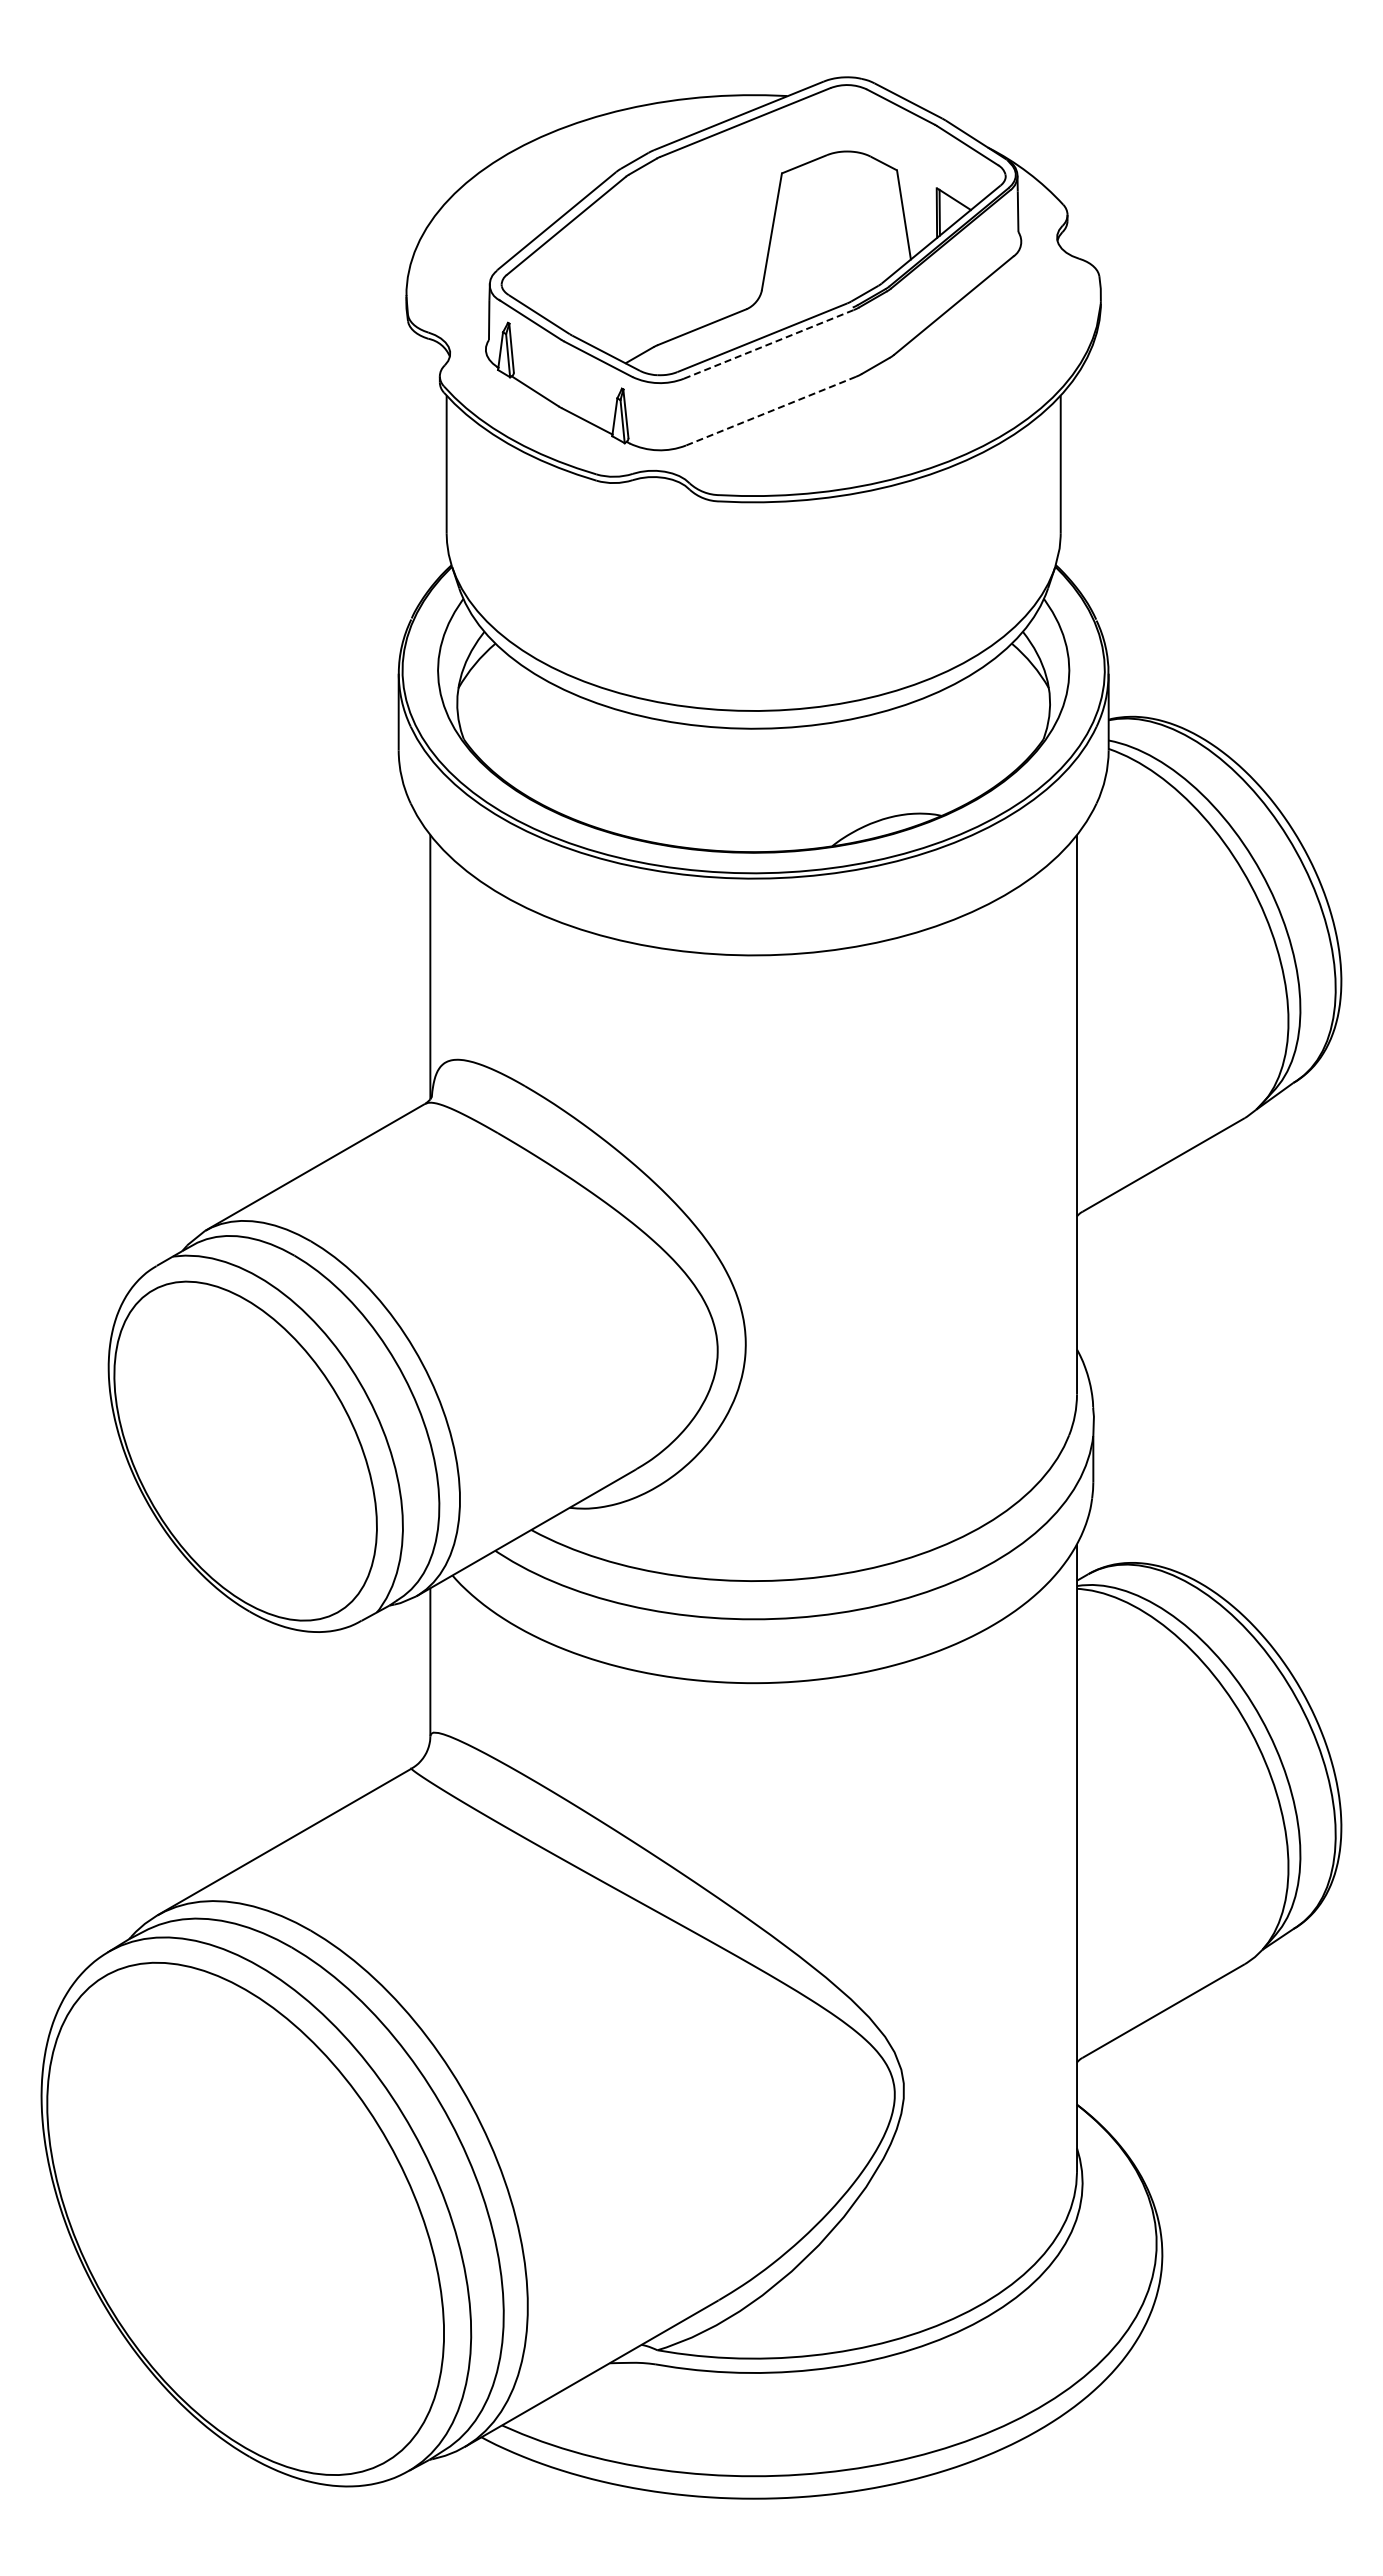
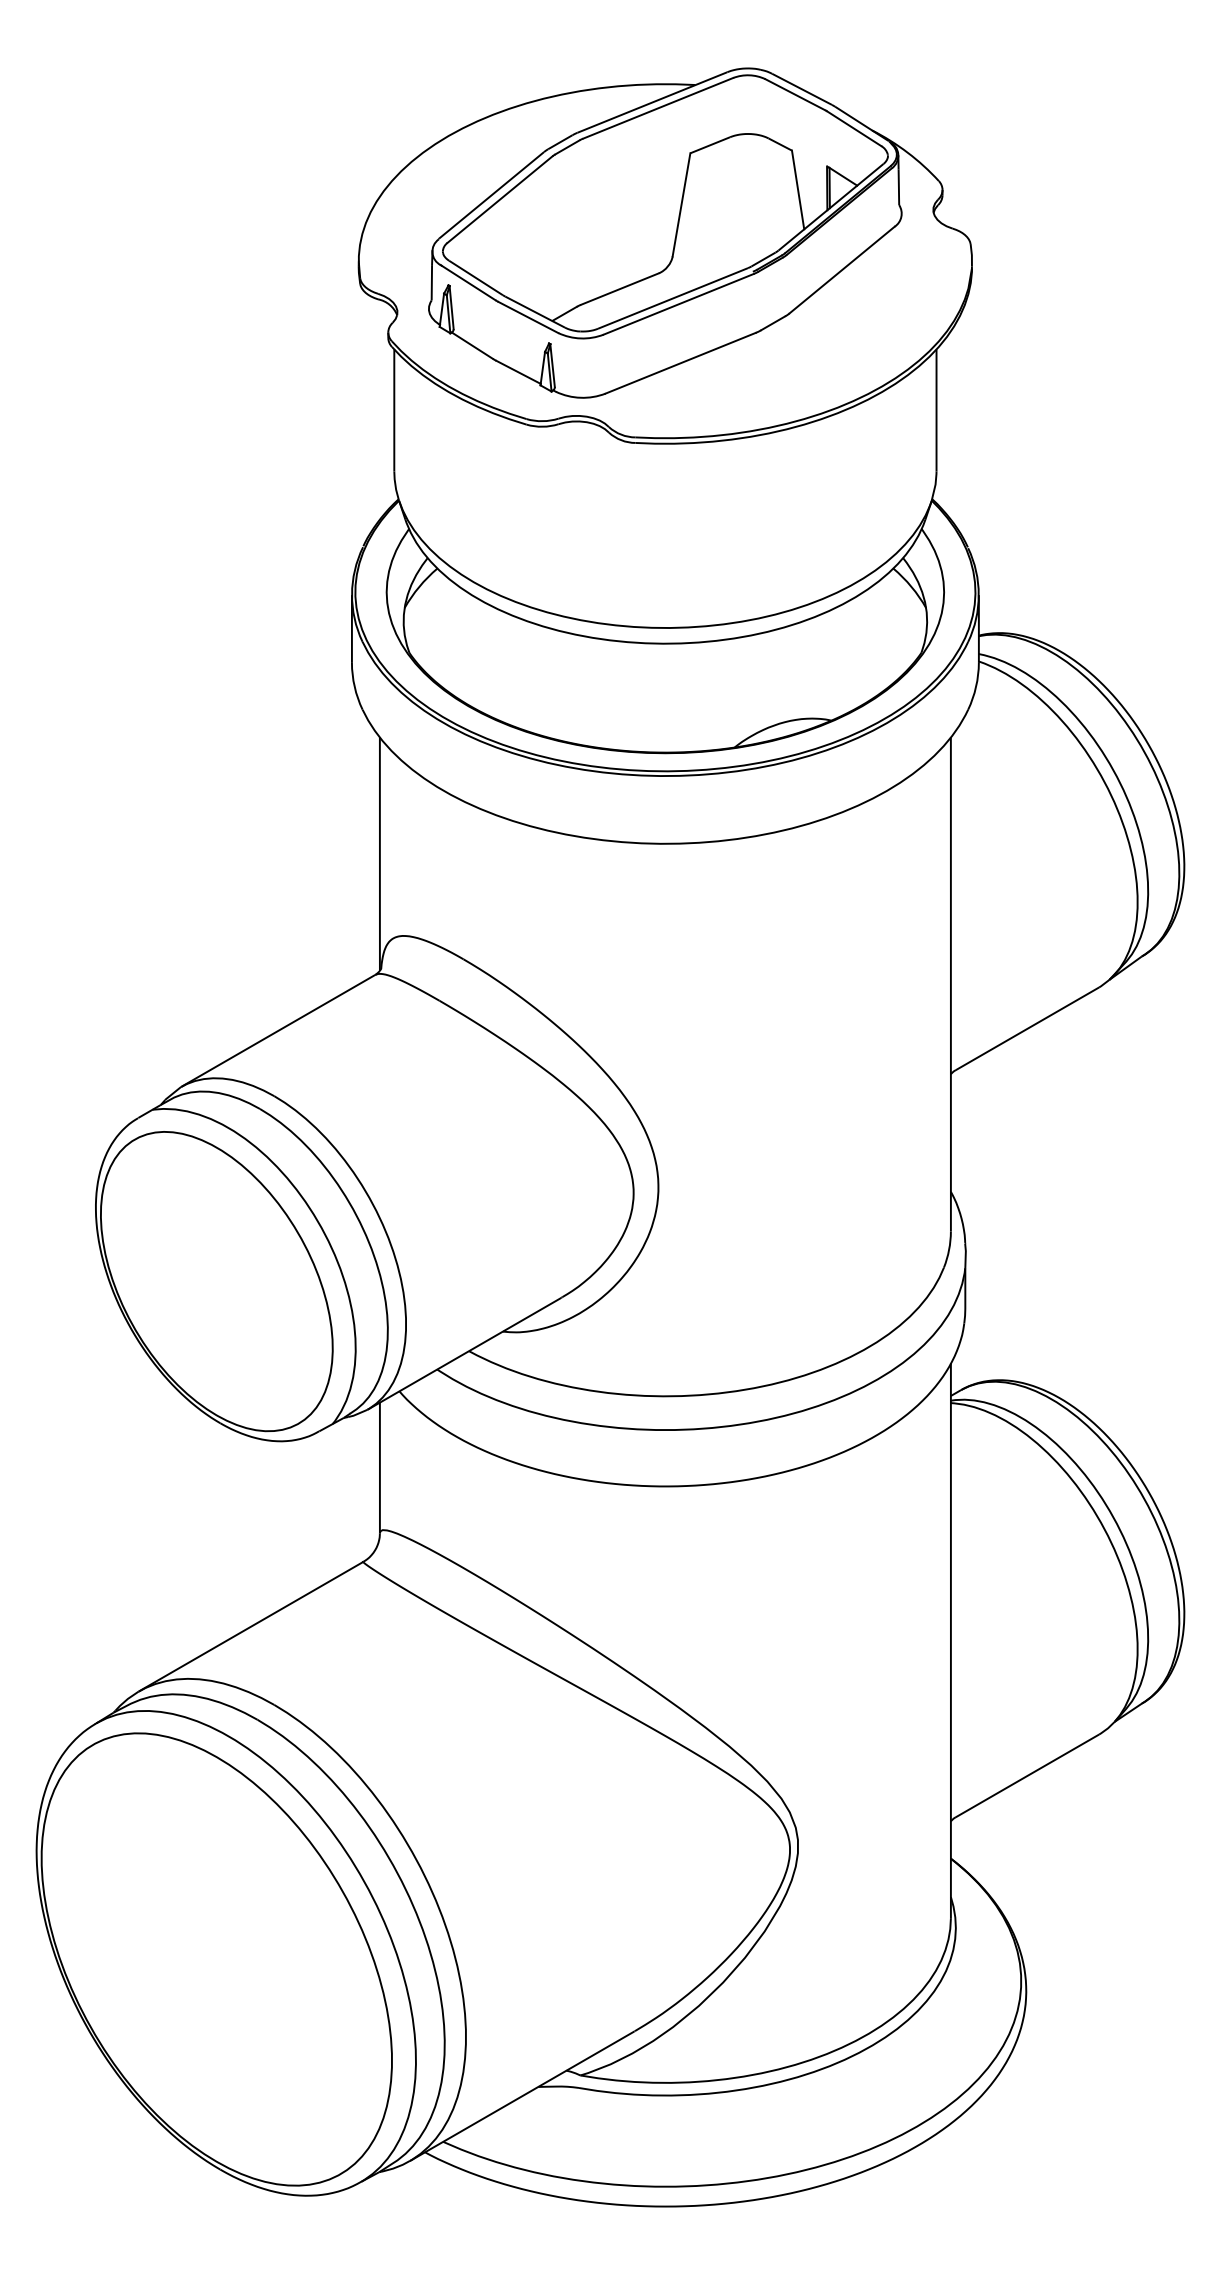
line: (768, 344) -> (678, 304), dashed -> solid
line: (771, 411) -> (681, 363), dashed -> solid

